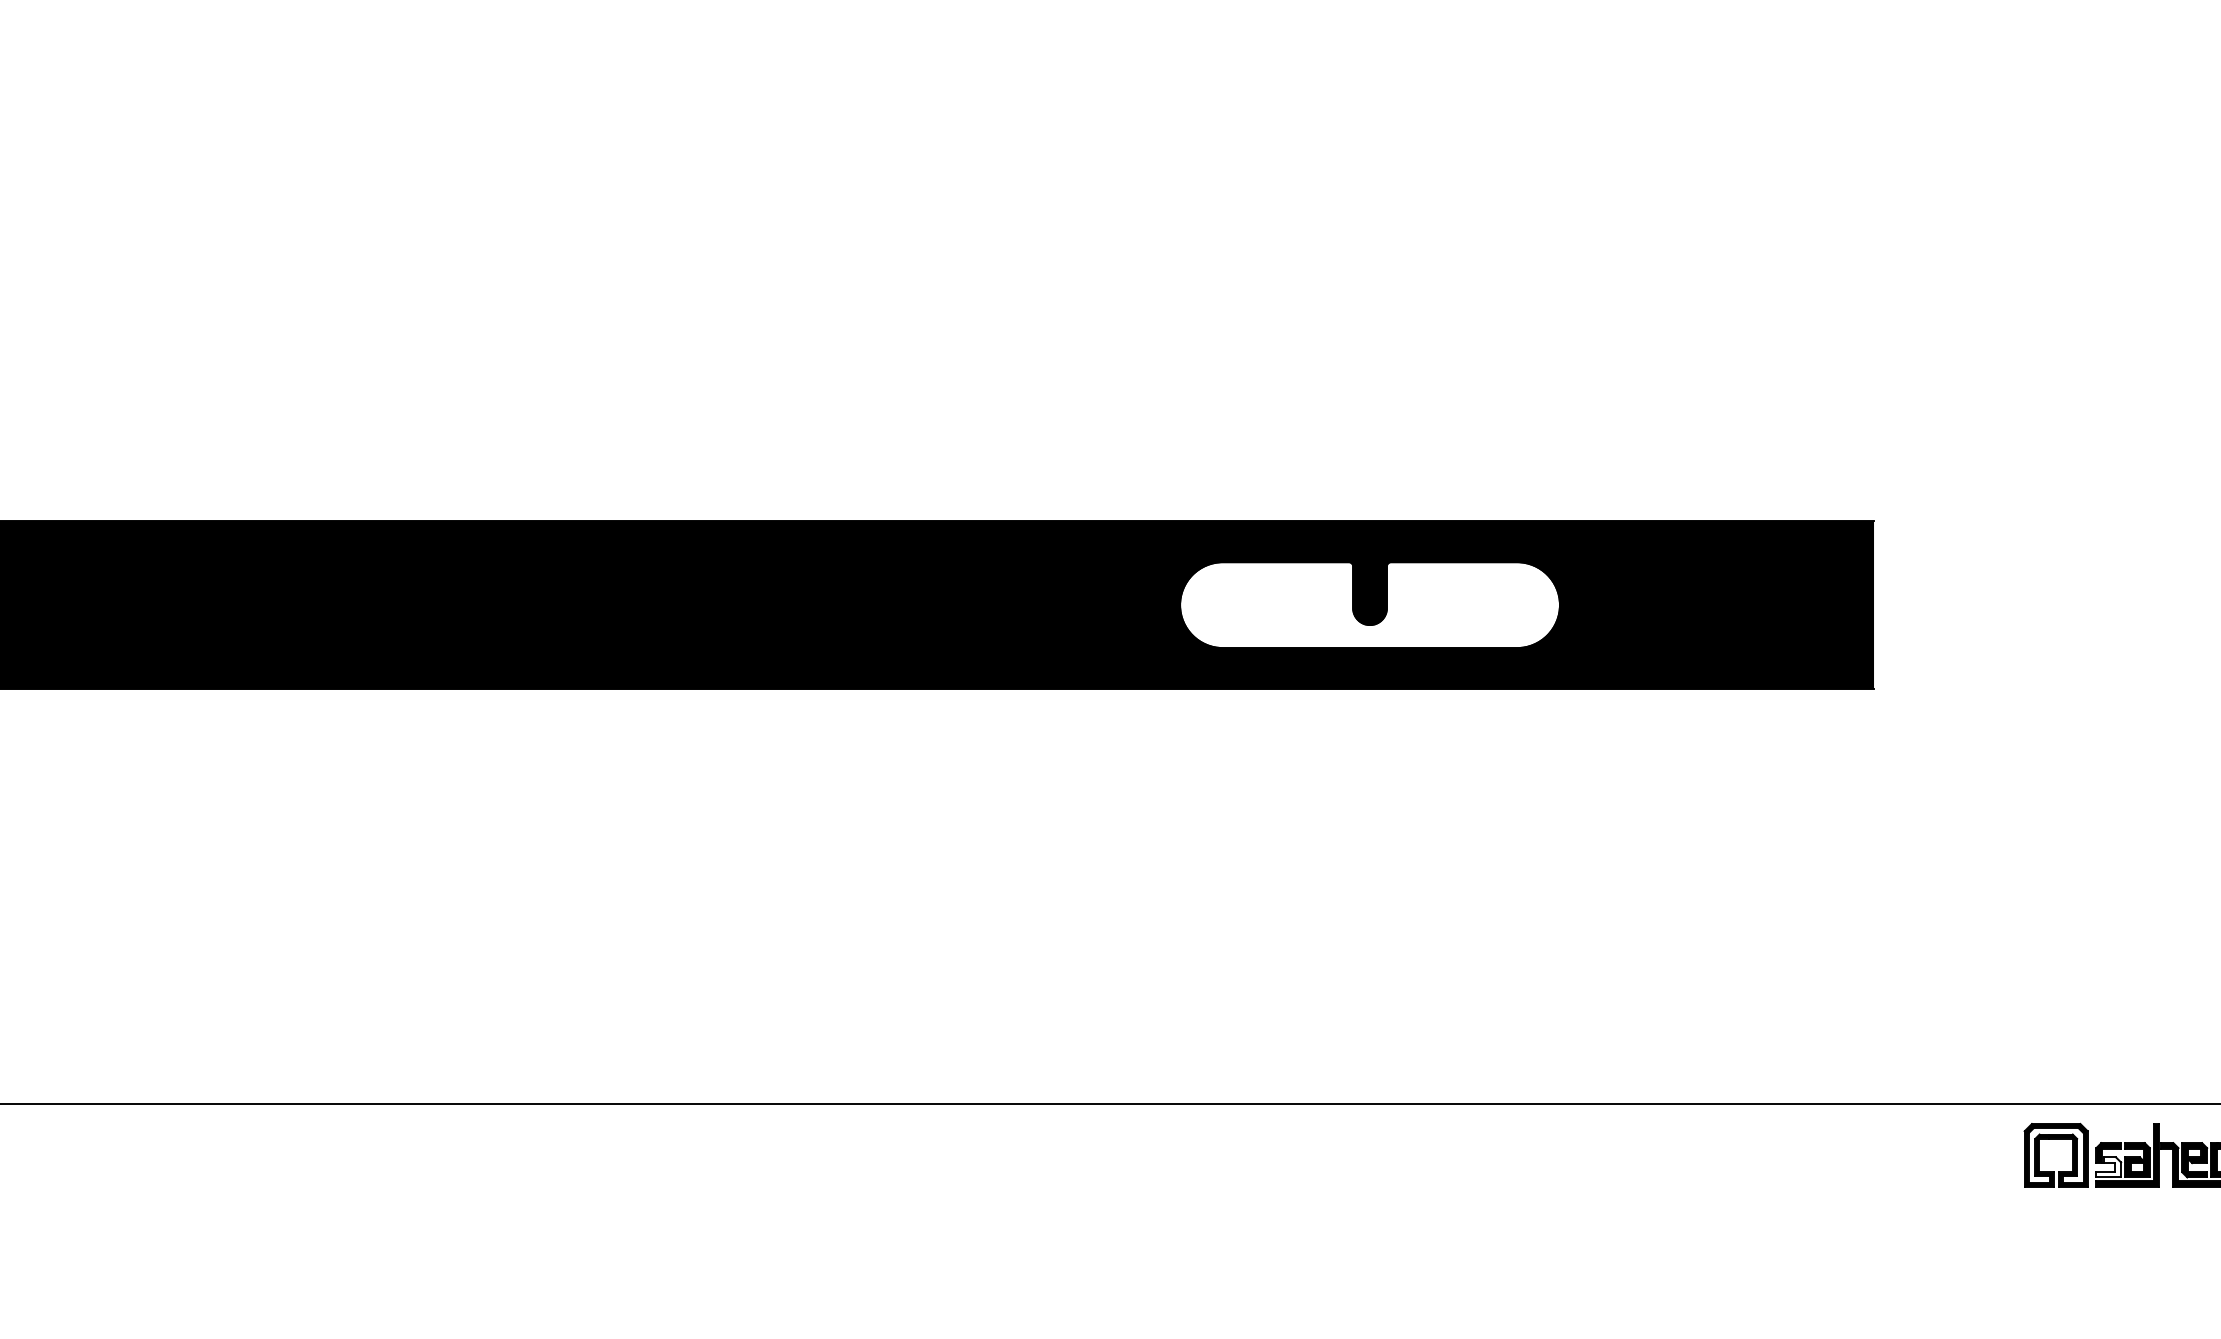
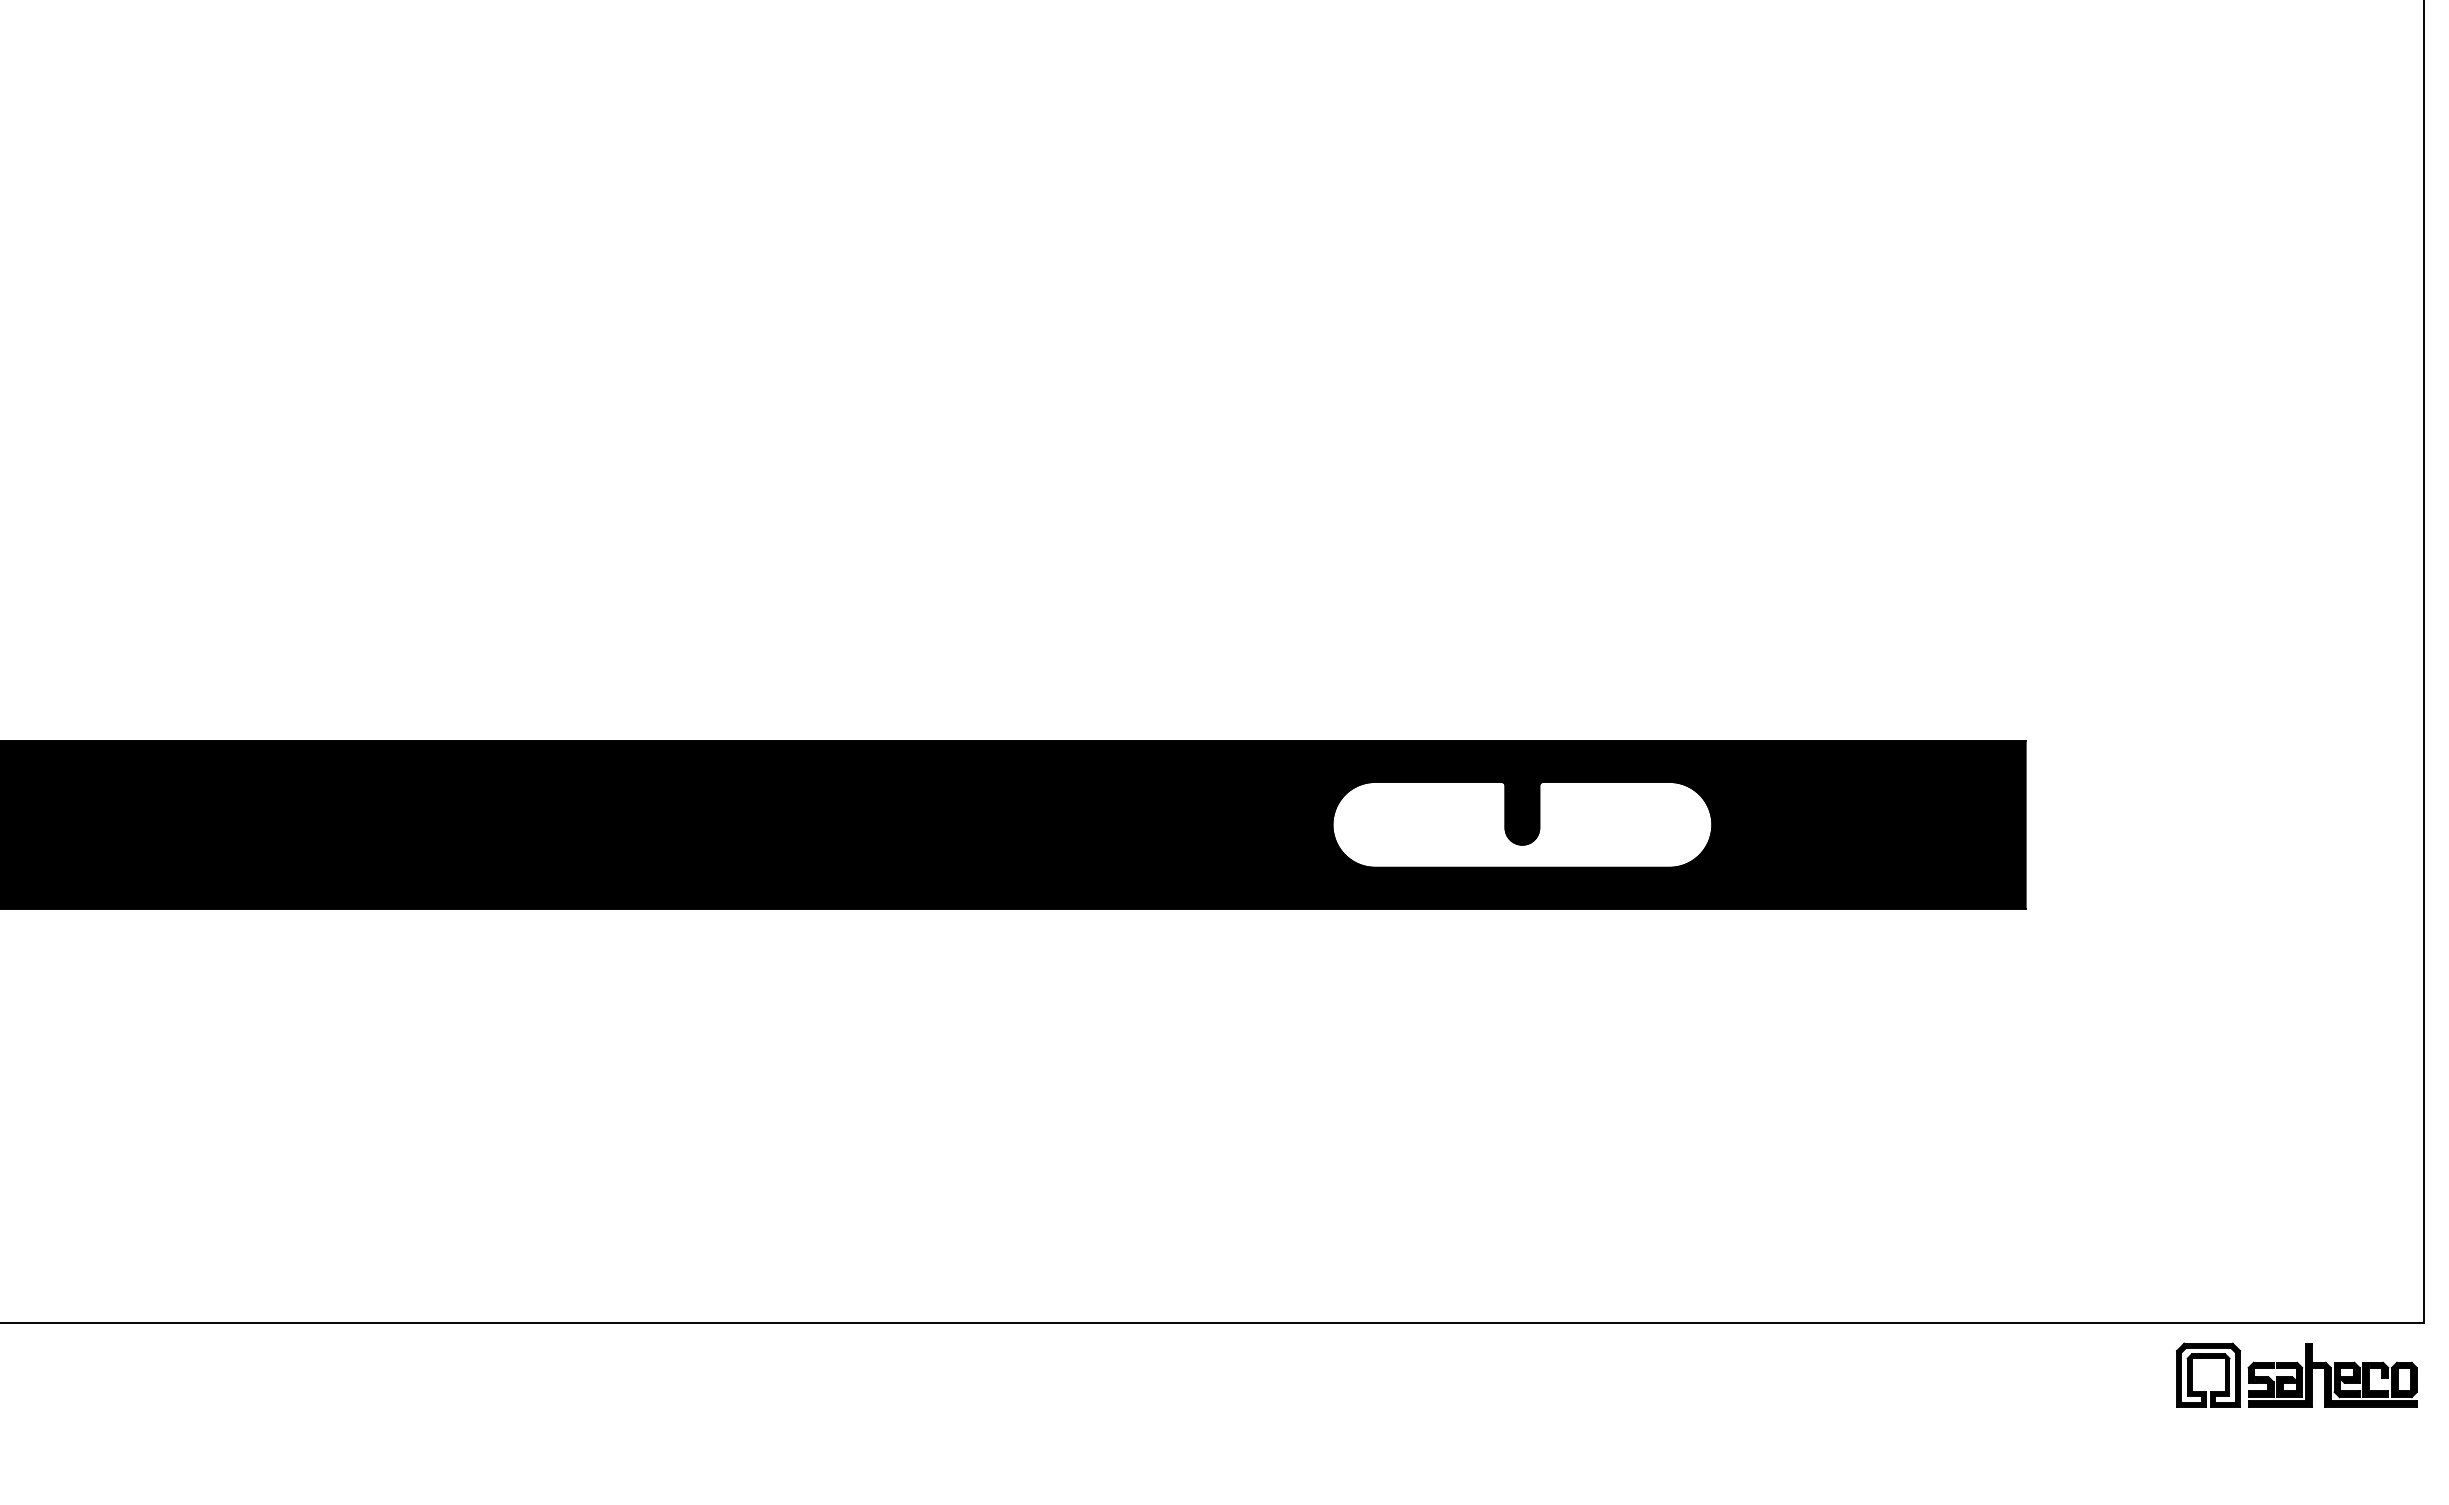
fill: (2108, 1167) -> (2260, 1387), added

